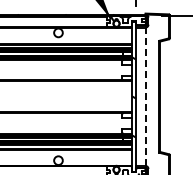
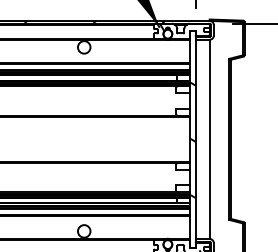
line: (145, 96) -> (209, 138), dashed -> solid

